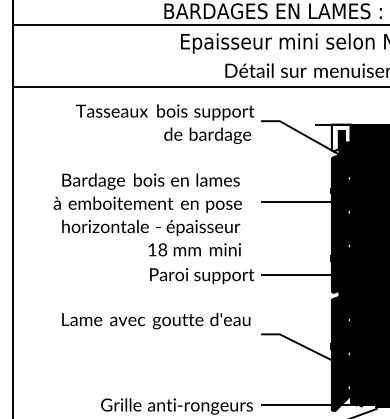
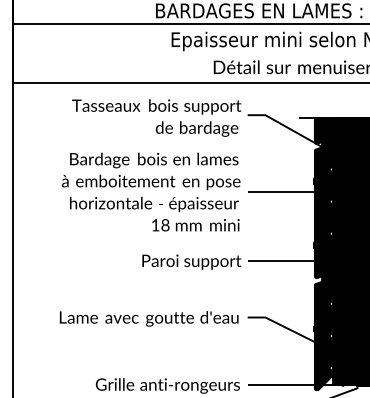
fill: (340, 137) -> (323, 130), added
text: (148, 214) -> (151, 191), moved
text: (156, 320) -> (149, 318), moved

